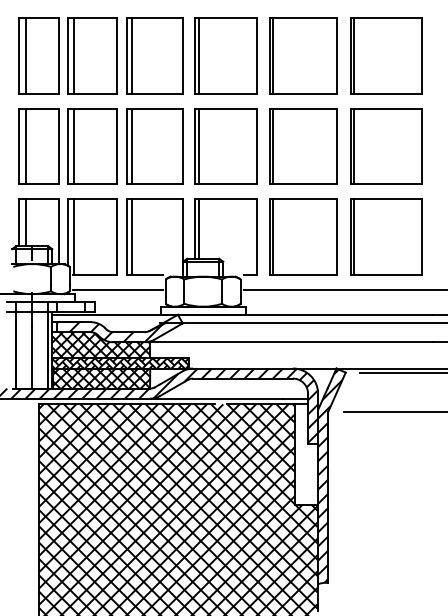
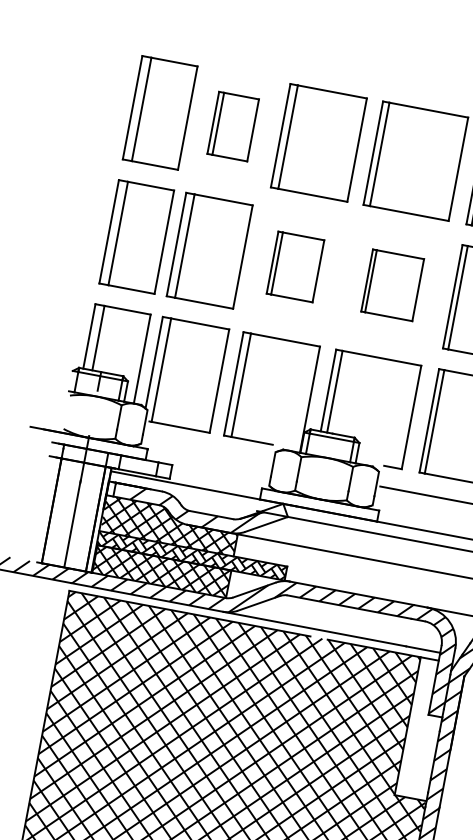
part: (92, 55) -> (233, 125), size x0.6
part: (154, 146) -> (294, 266), size x0.6
part: (225, 146) -> (392, 285), size x0.6
line: (117, 289) -> (207, 453), removed

